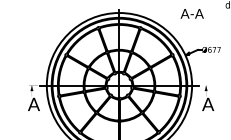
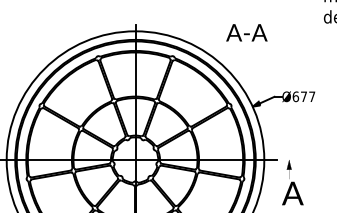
text: (191, 13) -> (245, 32), moved

